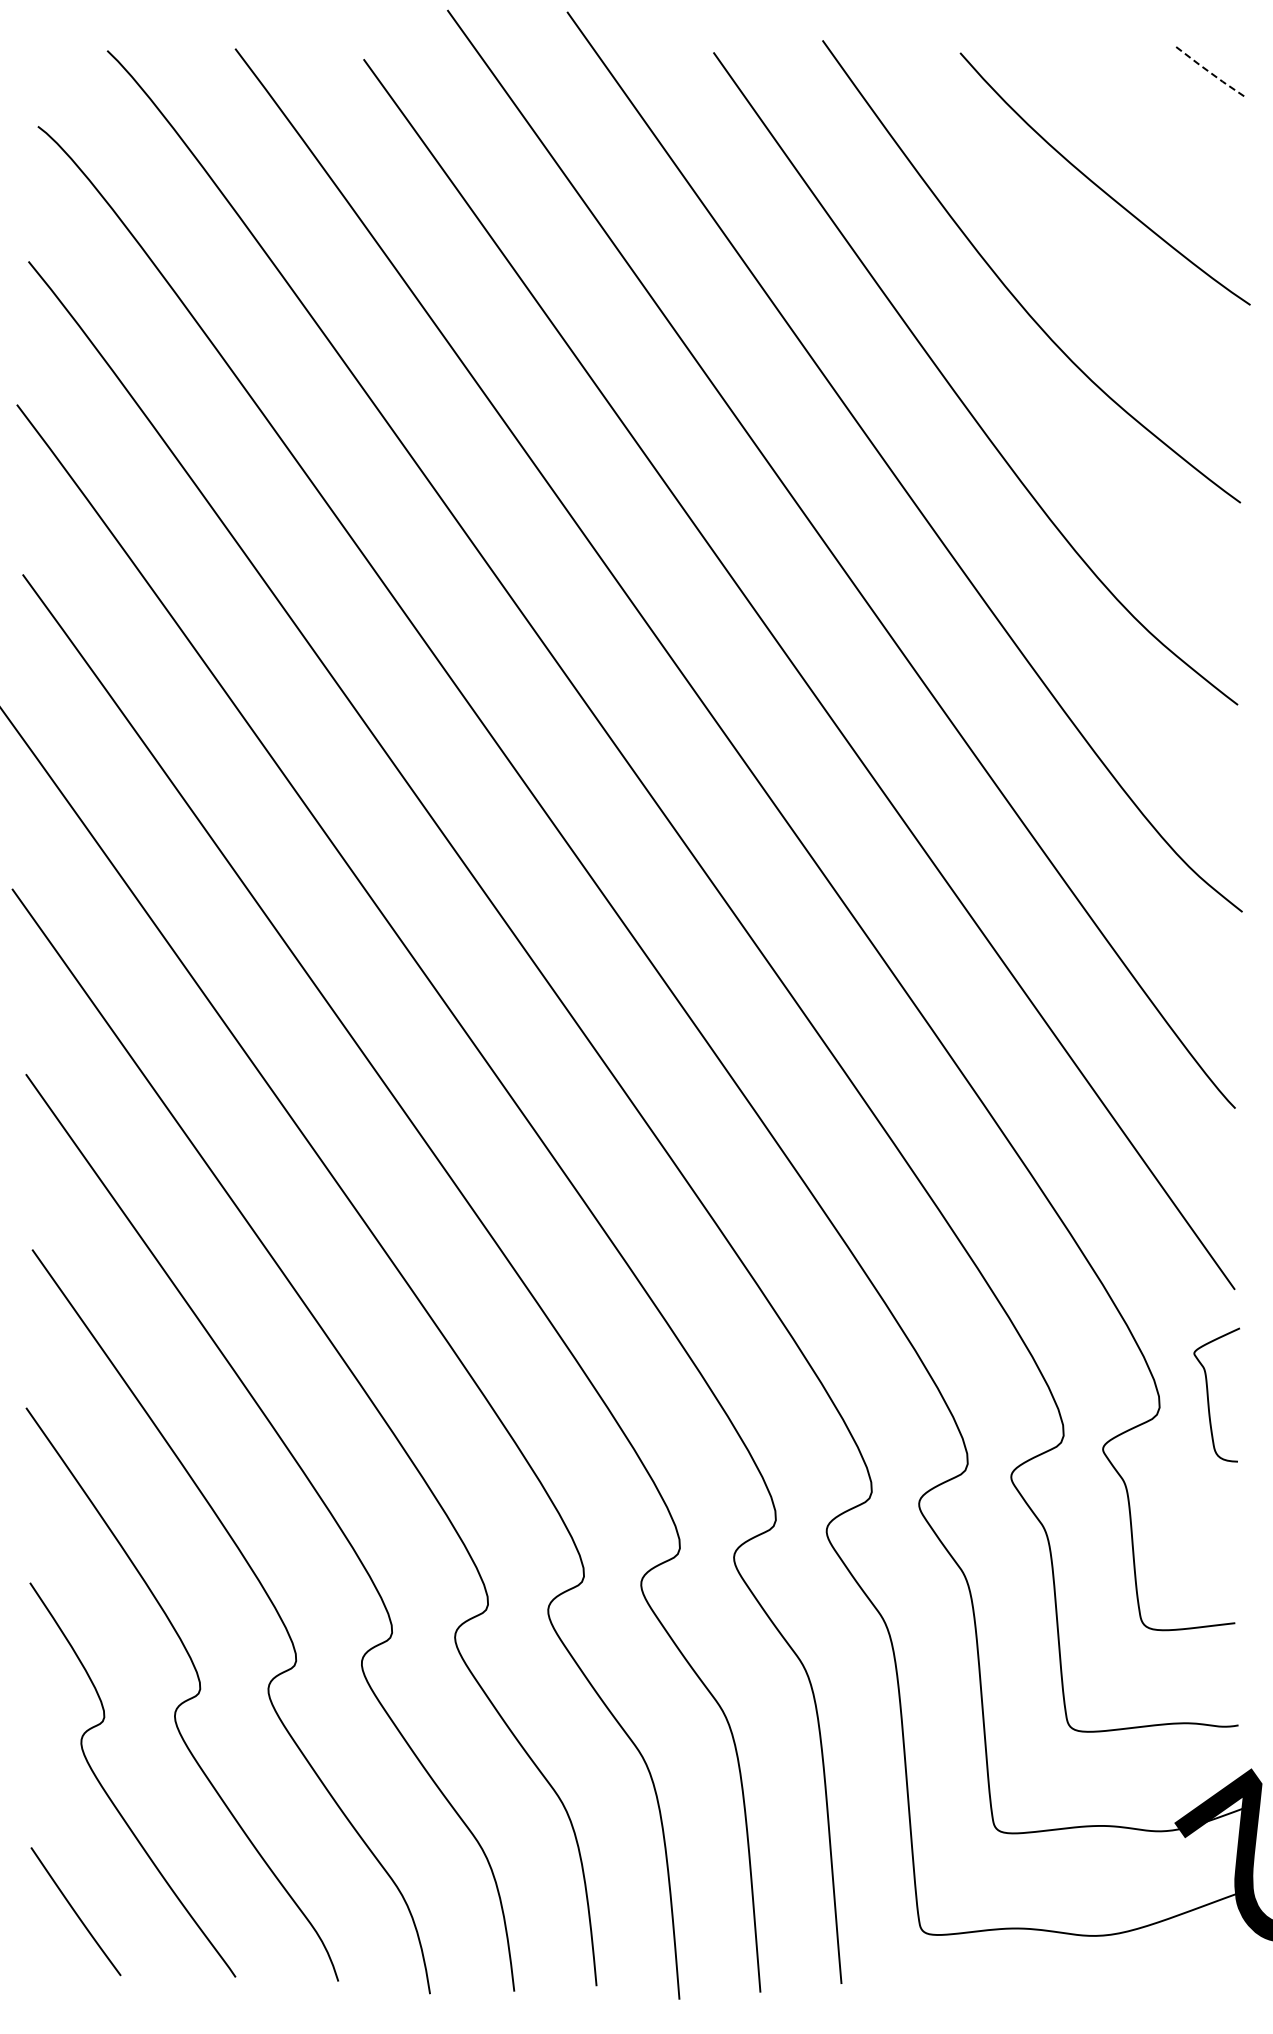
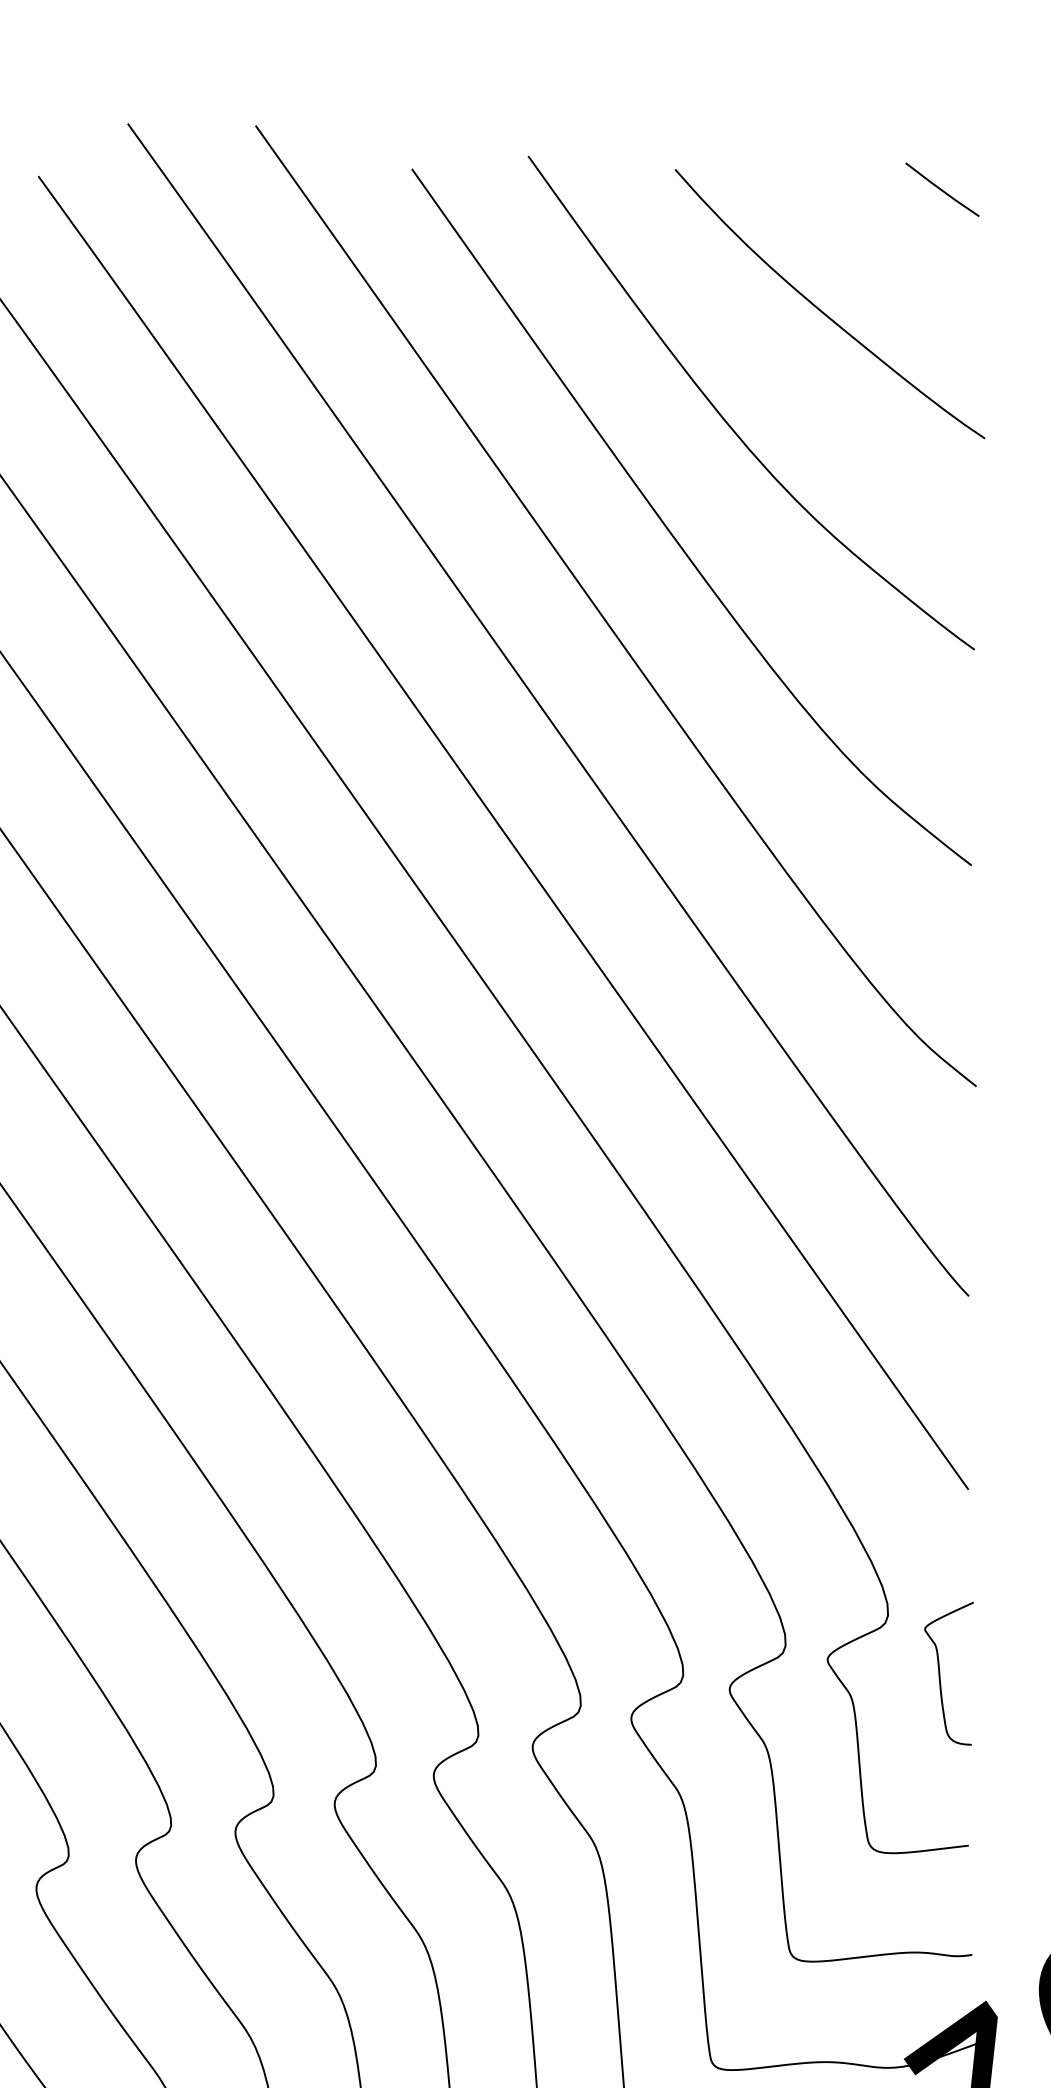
line: (1210, 73) -> (942, 191), dashed -> solid
curve: (1208, 1394) -> (940, 1673), moved

